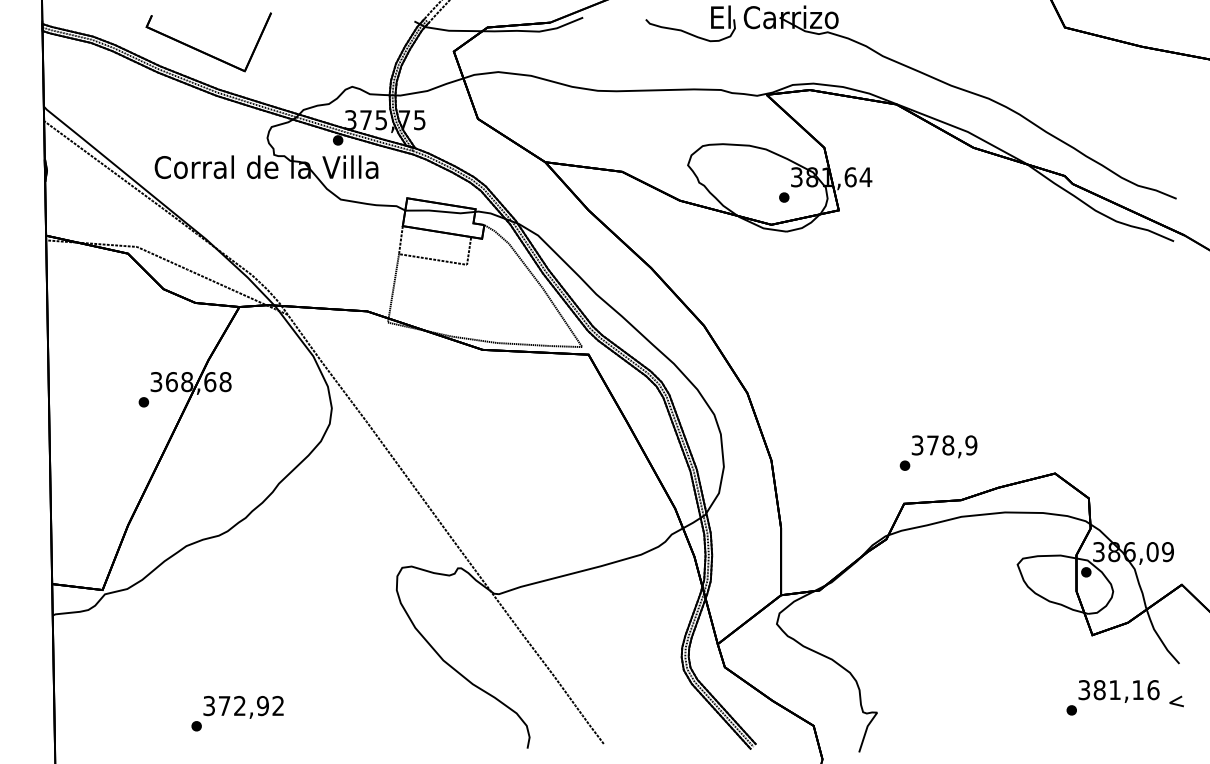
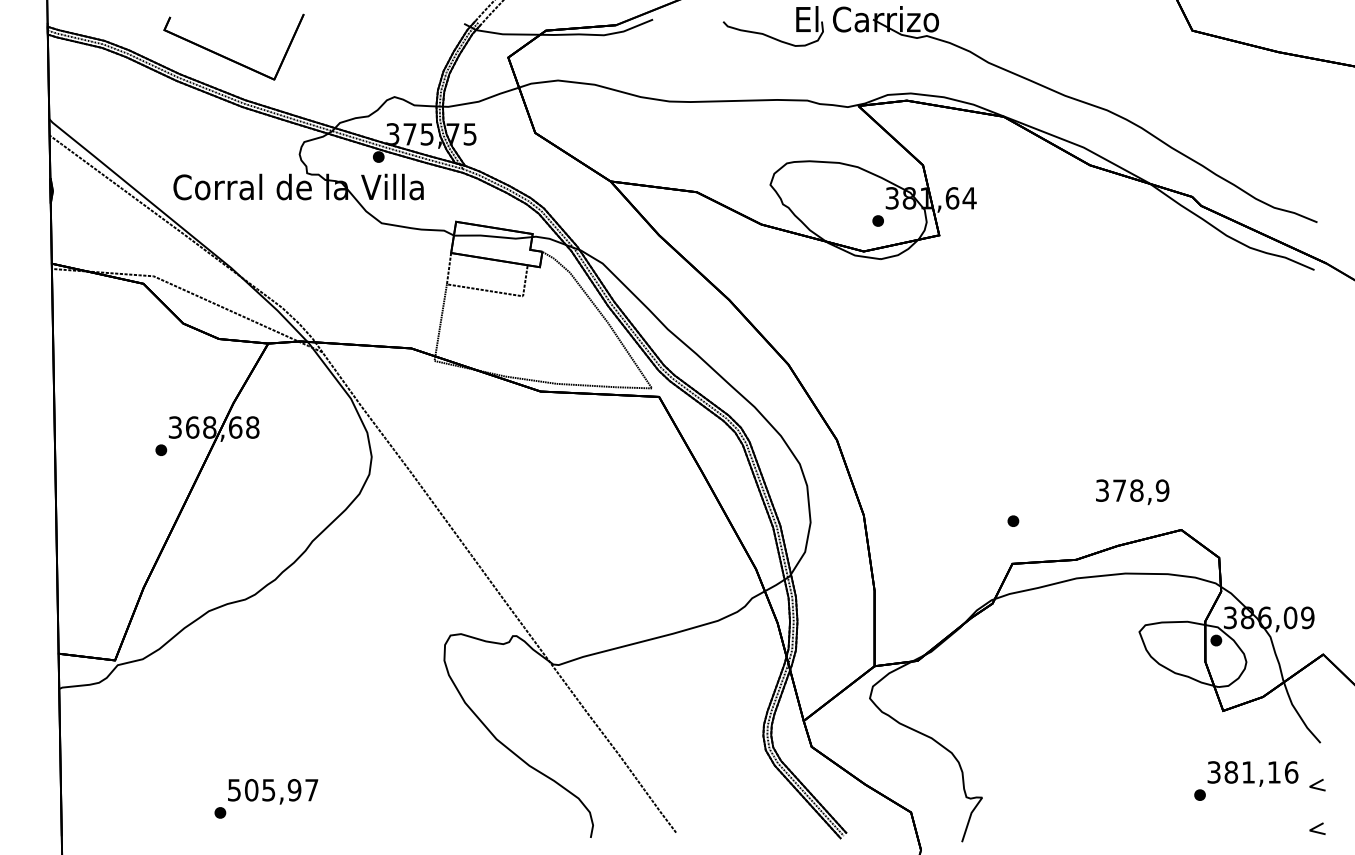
text: (944, 446) -> (1132, 491), moved
text: (243, 705) -> (272, 789), 372,92 -> 505,97
line: (1176, 739) -> (1317, 827), added

